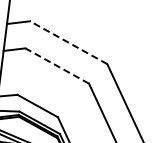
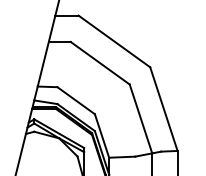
line: (68, 42) -> (114, 41), dashed -> solid
line: (56, 65) -> (99, 62), dashed -> solid

